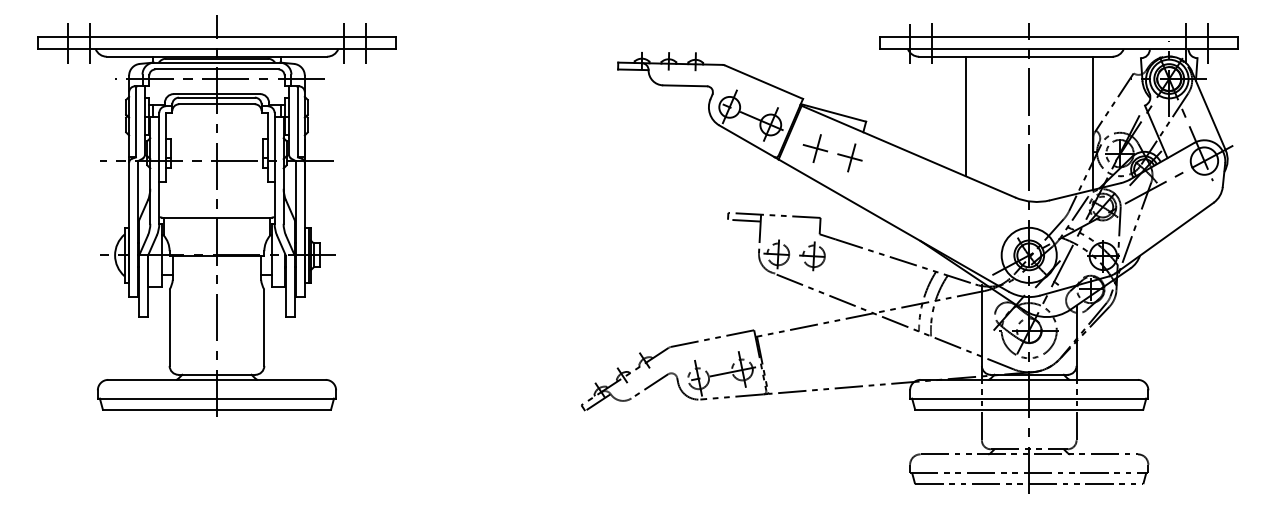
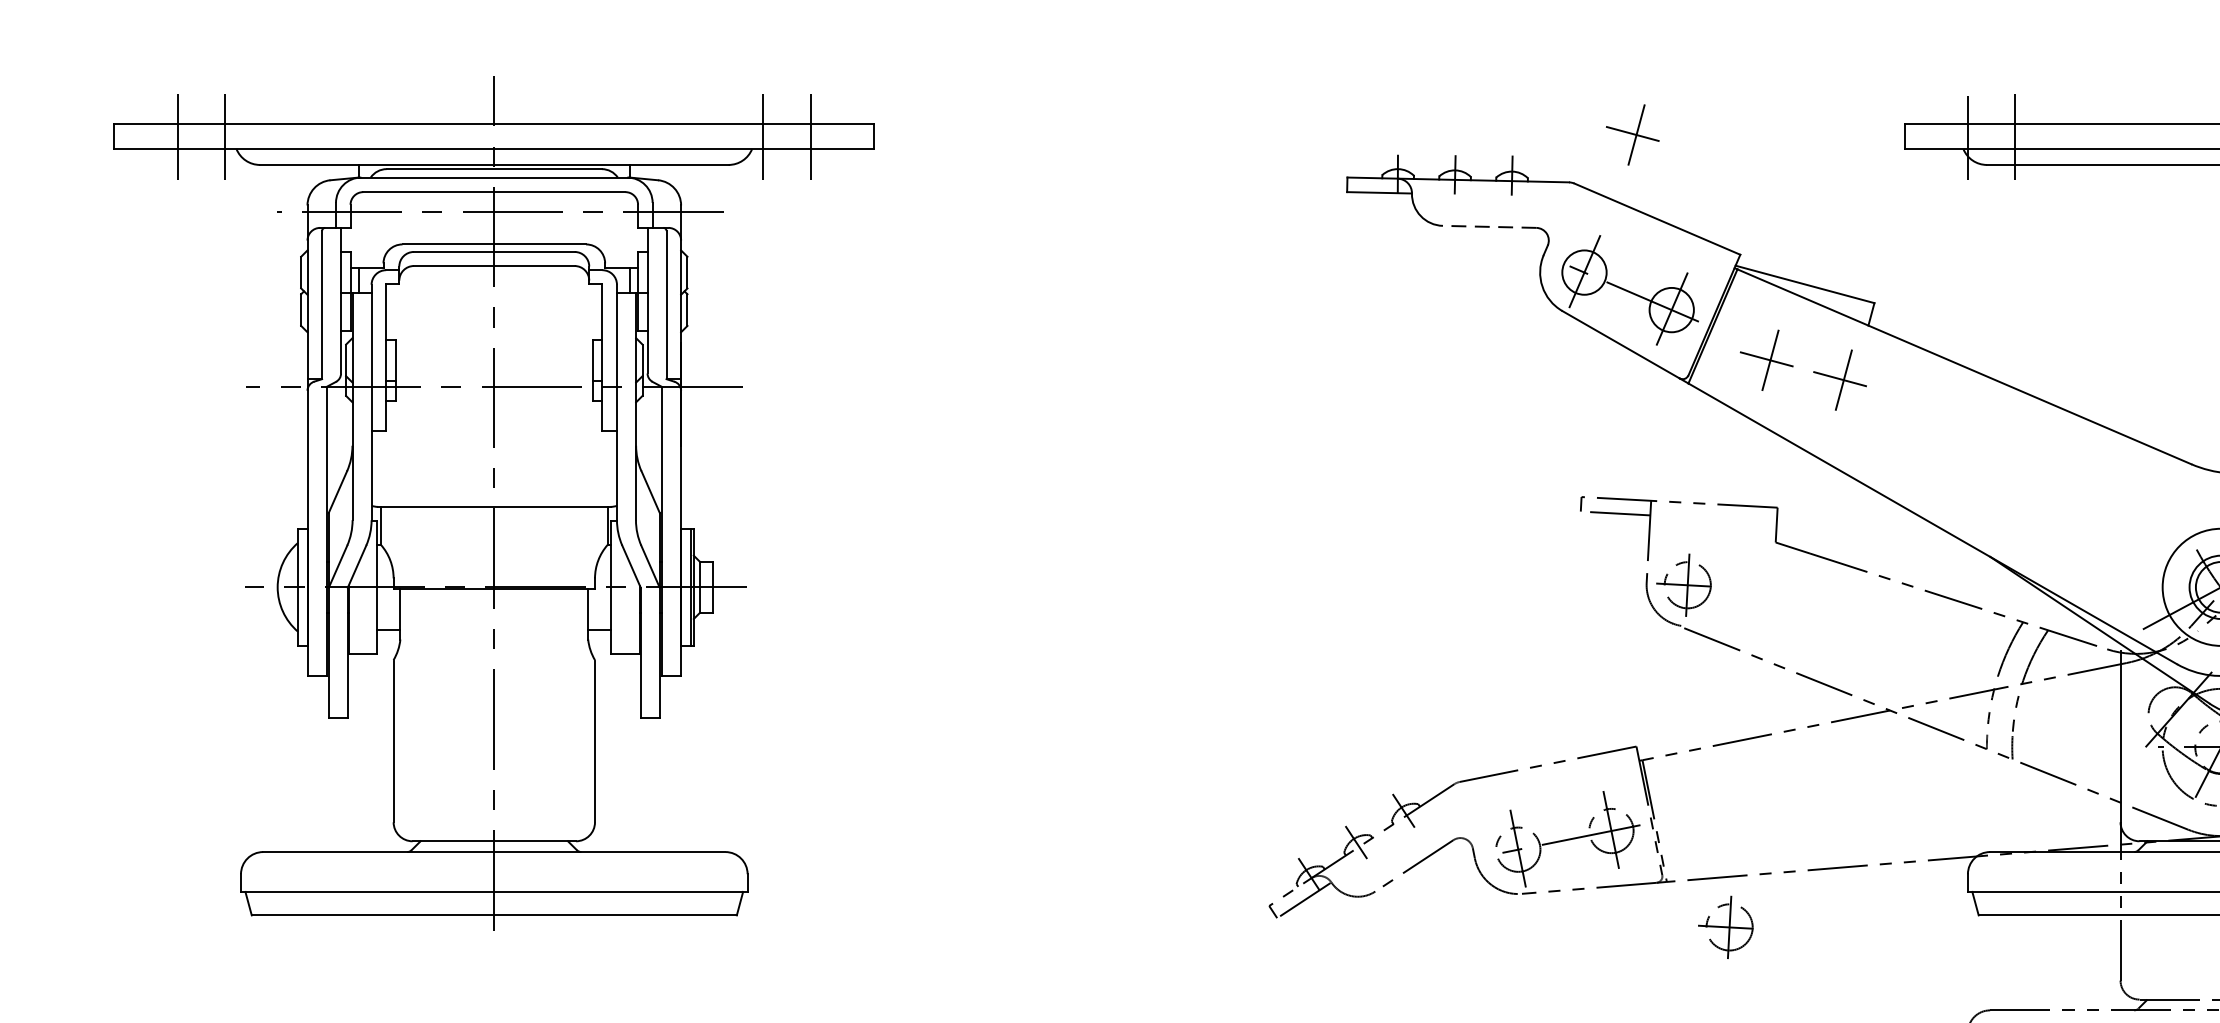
part: (751, 42) -> (1630, 134), added
line: (684, 85) -> (1488, 226), solid -> dashed
line: (965, 116) -> (2085, 292), removed
part: (812, 256) -> (1726, 927), moved

